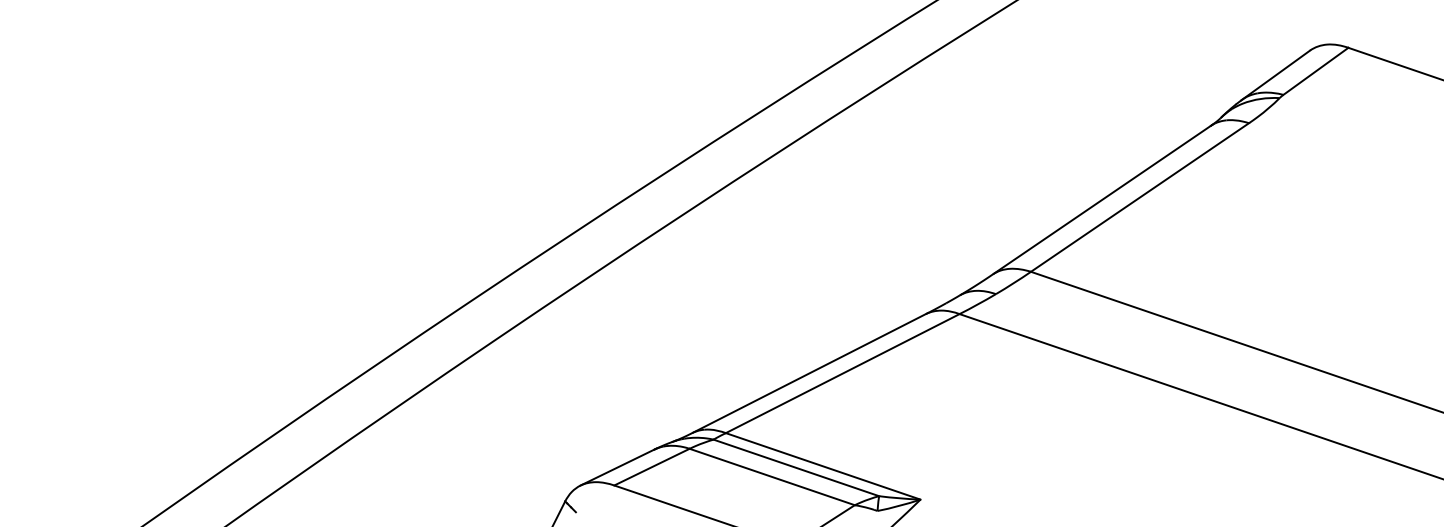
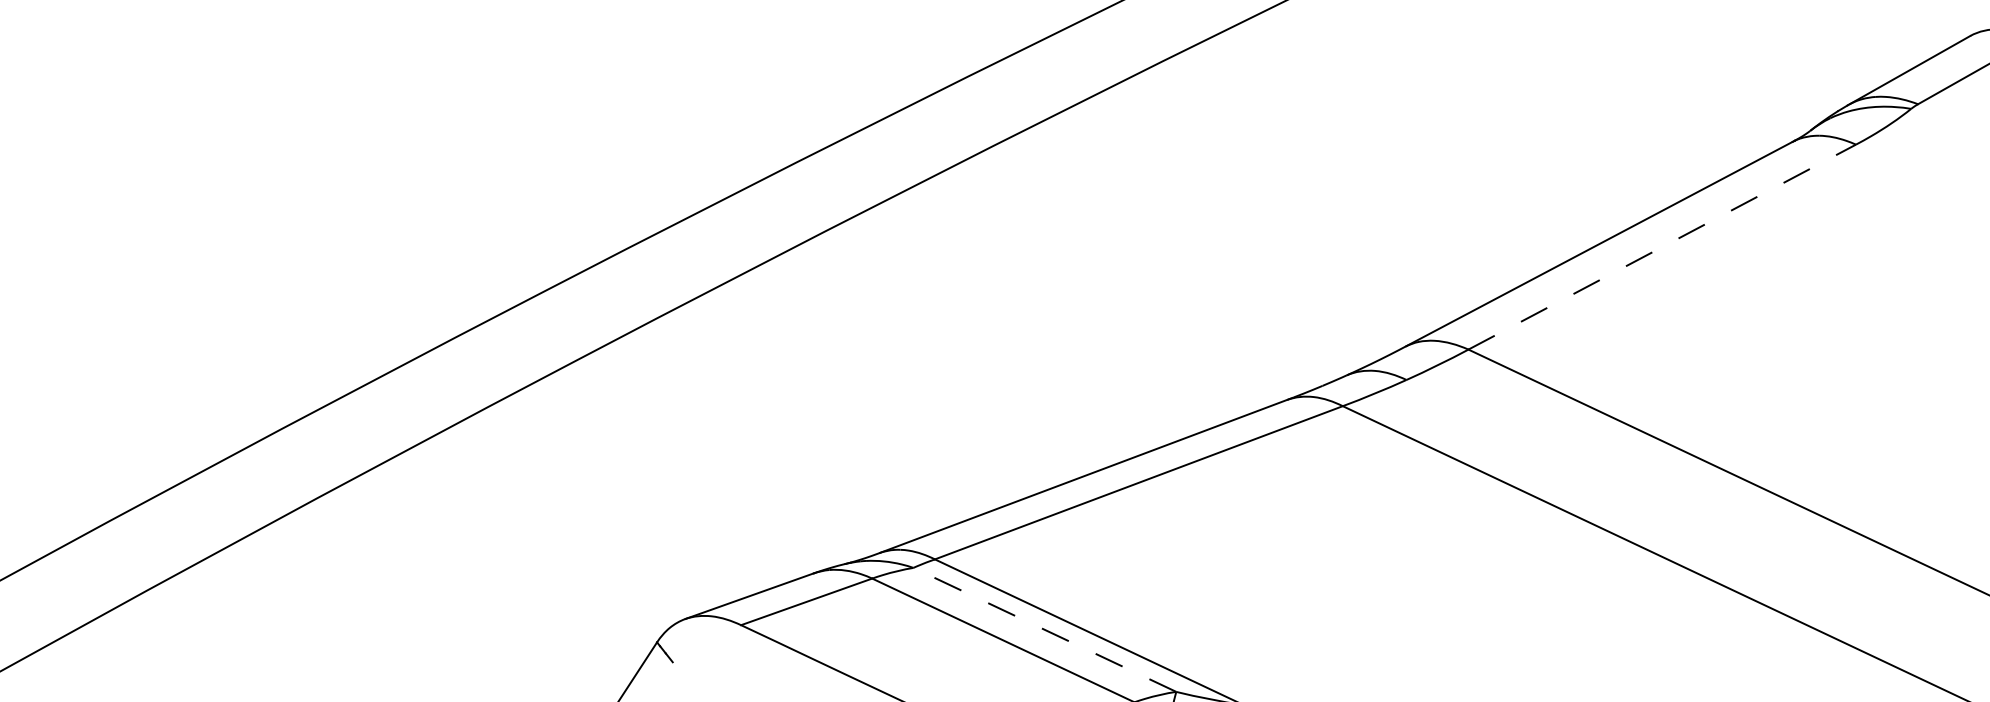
line: (1140, 197) -> (1663, 247), solid -> dashed
line: (795, 467) -> (1043, 629), solid -> dashed

